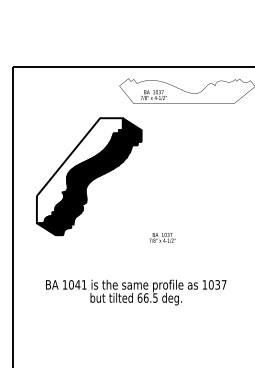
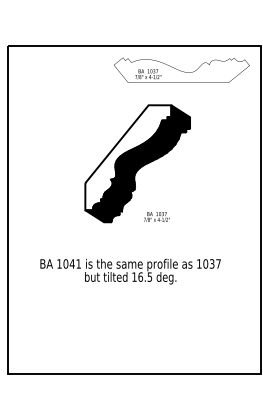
part: (89, 176) -> (137, 163), moved
text: (140, 297) -> (134, 276), 66.5 -> 16.5

